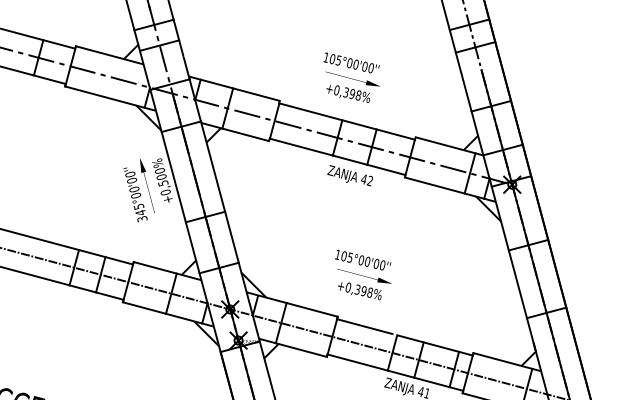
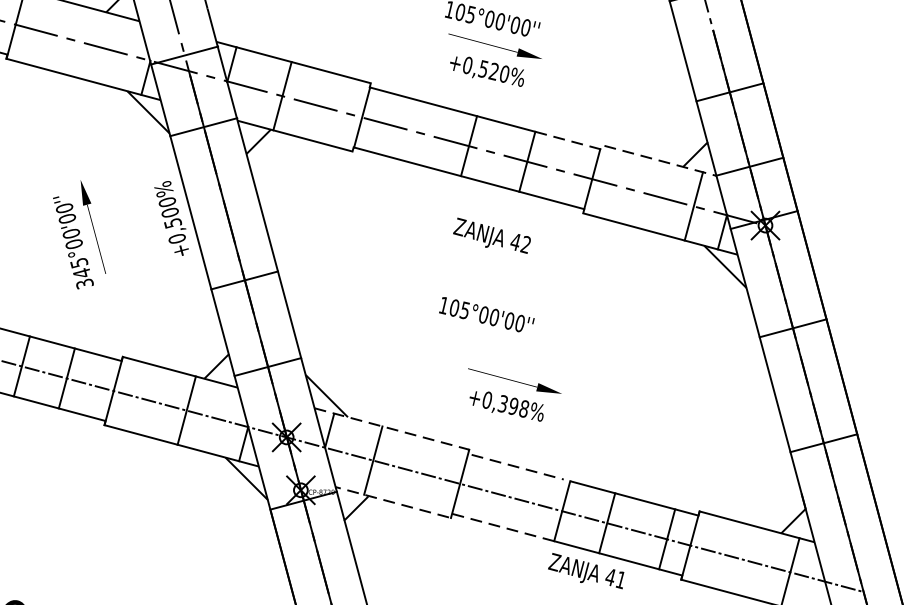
text: (352, 93) -> (494, 70), +0,398% -> +0,520%
line: (428, 140) -> (623, 150), solid -> dashed
text: (349, 175) -> (490, 235), moved
text: (138, 190) -> (78, 235), moved
text: (363, 259) -> (487, 313), moved
line: (323, 312) -> (445, 442), solid -> dashed
line: (324, 356) -> (446, 517), solid -> dashed

